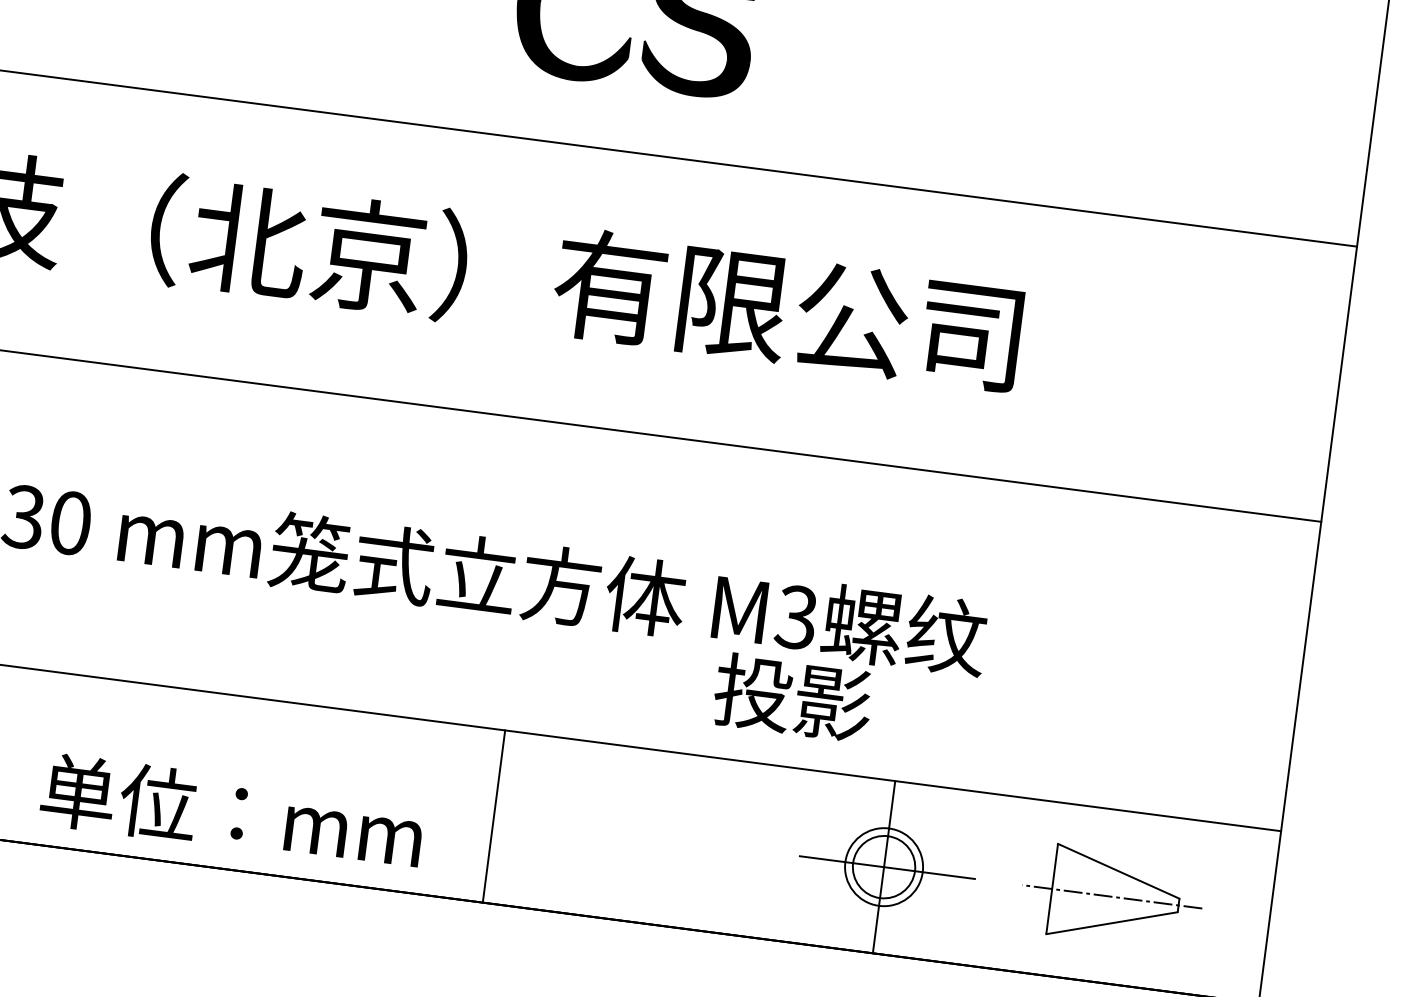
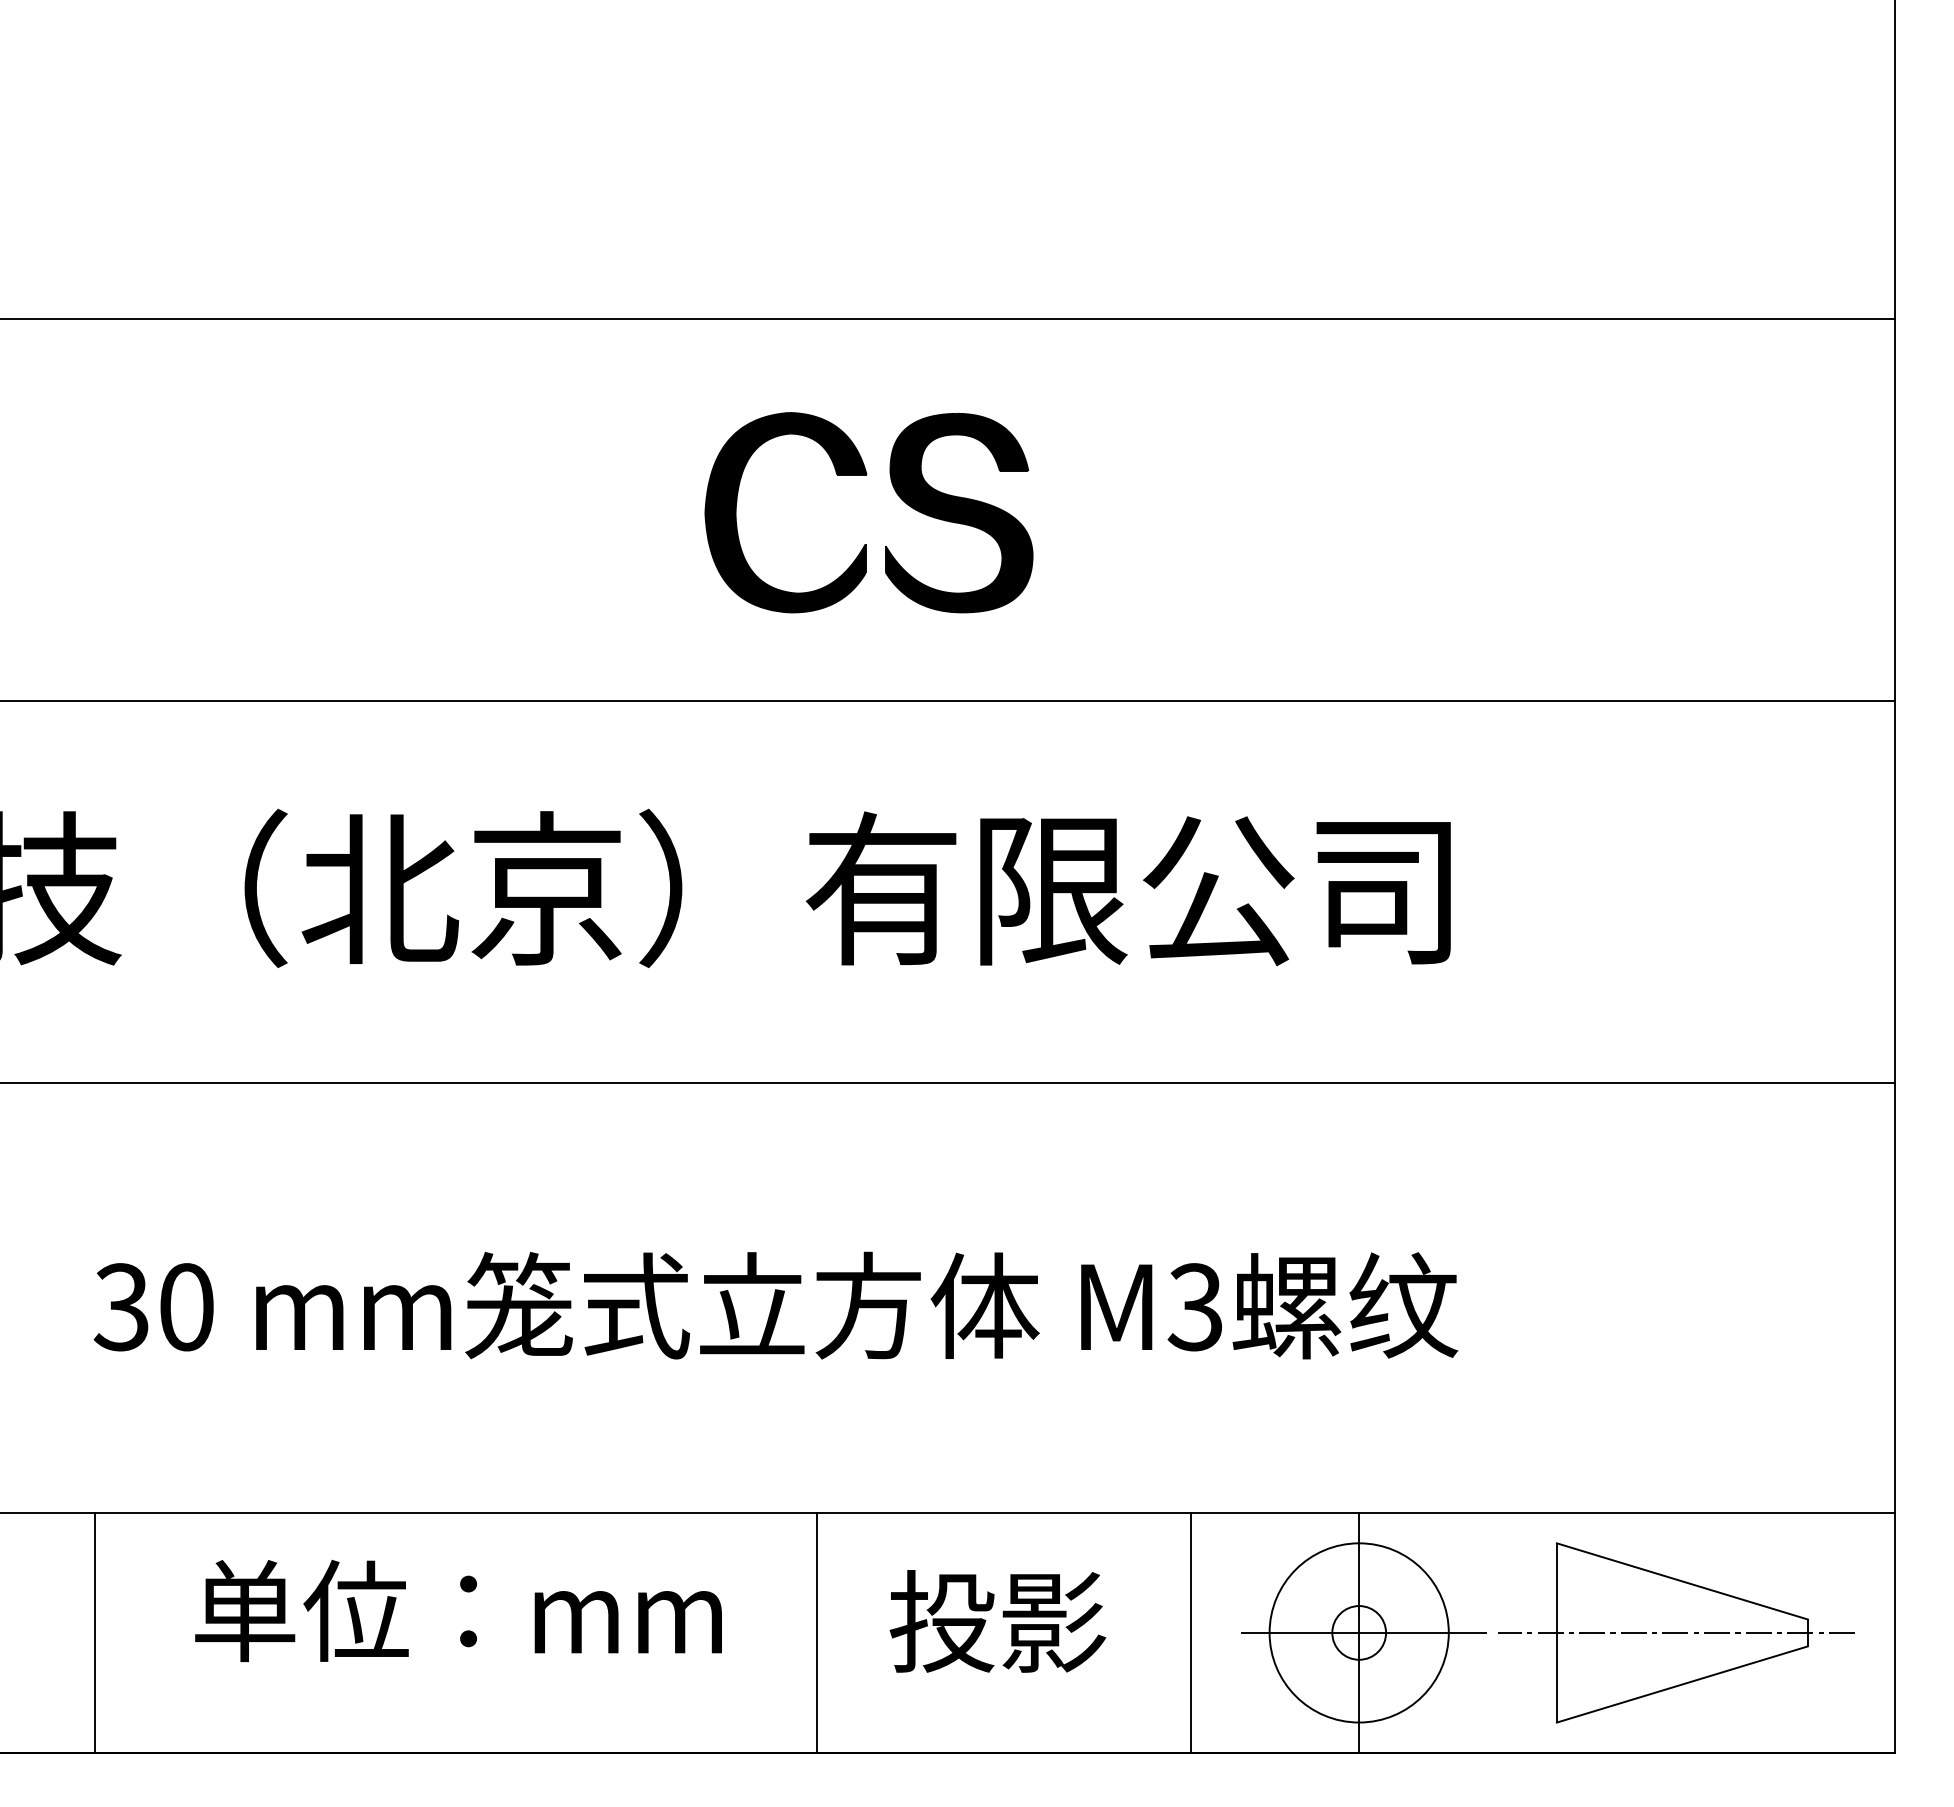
text: (792, 697) -> (997, 1621), moved
text: (232, 812) -> (458, 1610), moved
line: (763, 851) -> (1191, 1632), added
circle: (883, 866) -> (1358, 1632), size x1.67
circle: (884, 866) -> (1359, 1632), size x0.62
part: (1112, 896) -> (1676, 1632), size x1.43

